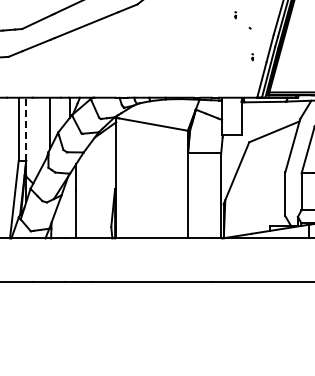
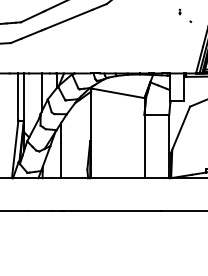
part: (252, 57) -> (192, 43), removed
line: (26, 129) -> (24, 97), dashed -> solid

